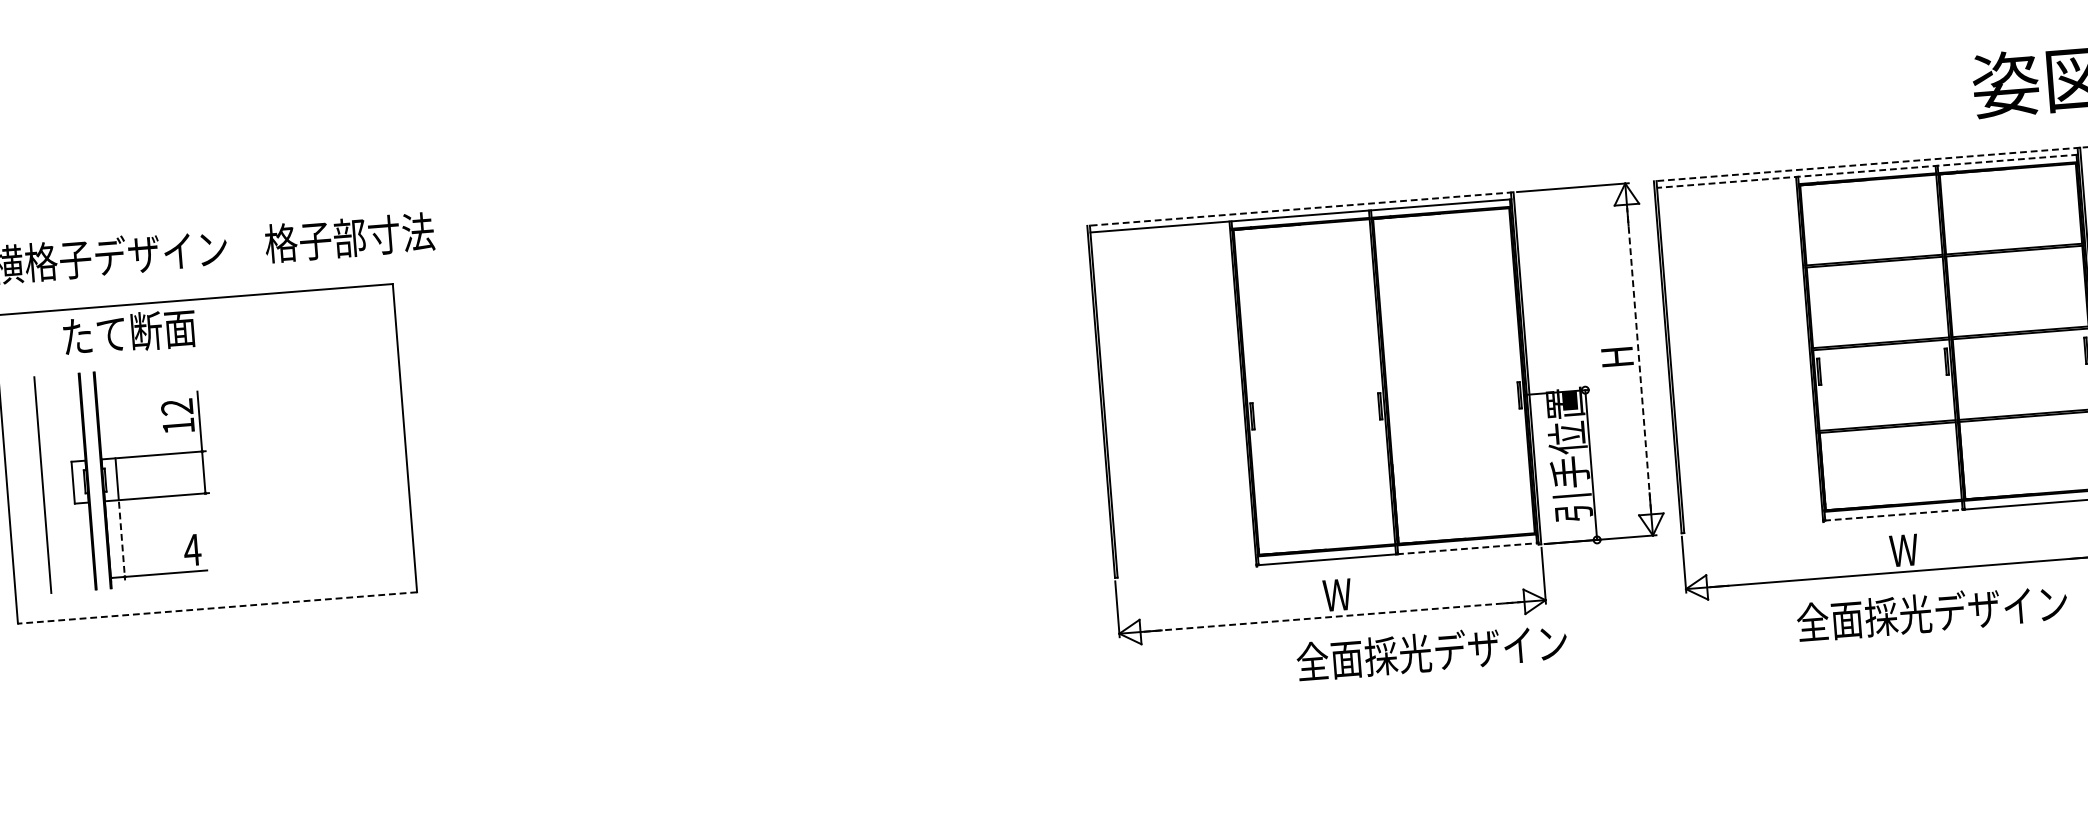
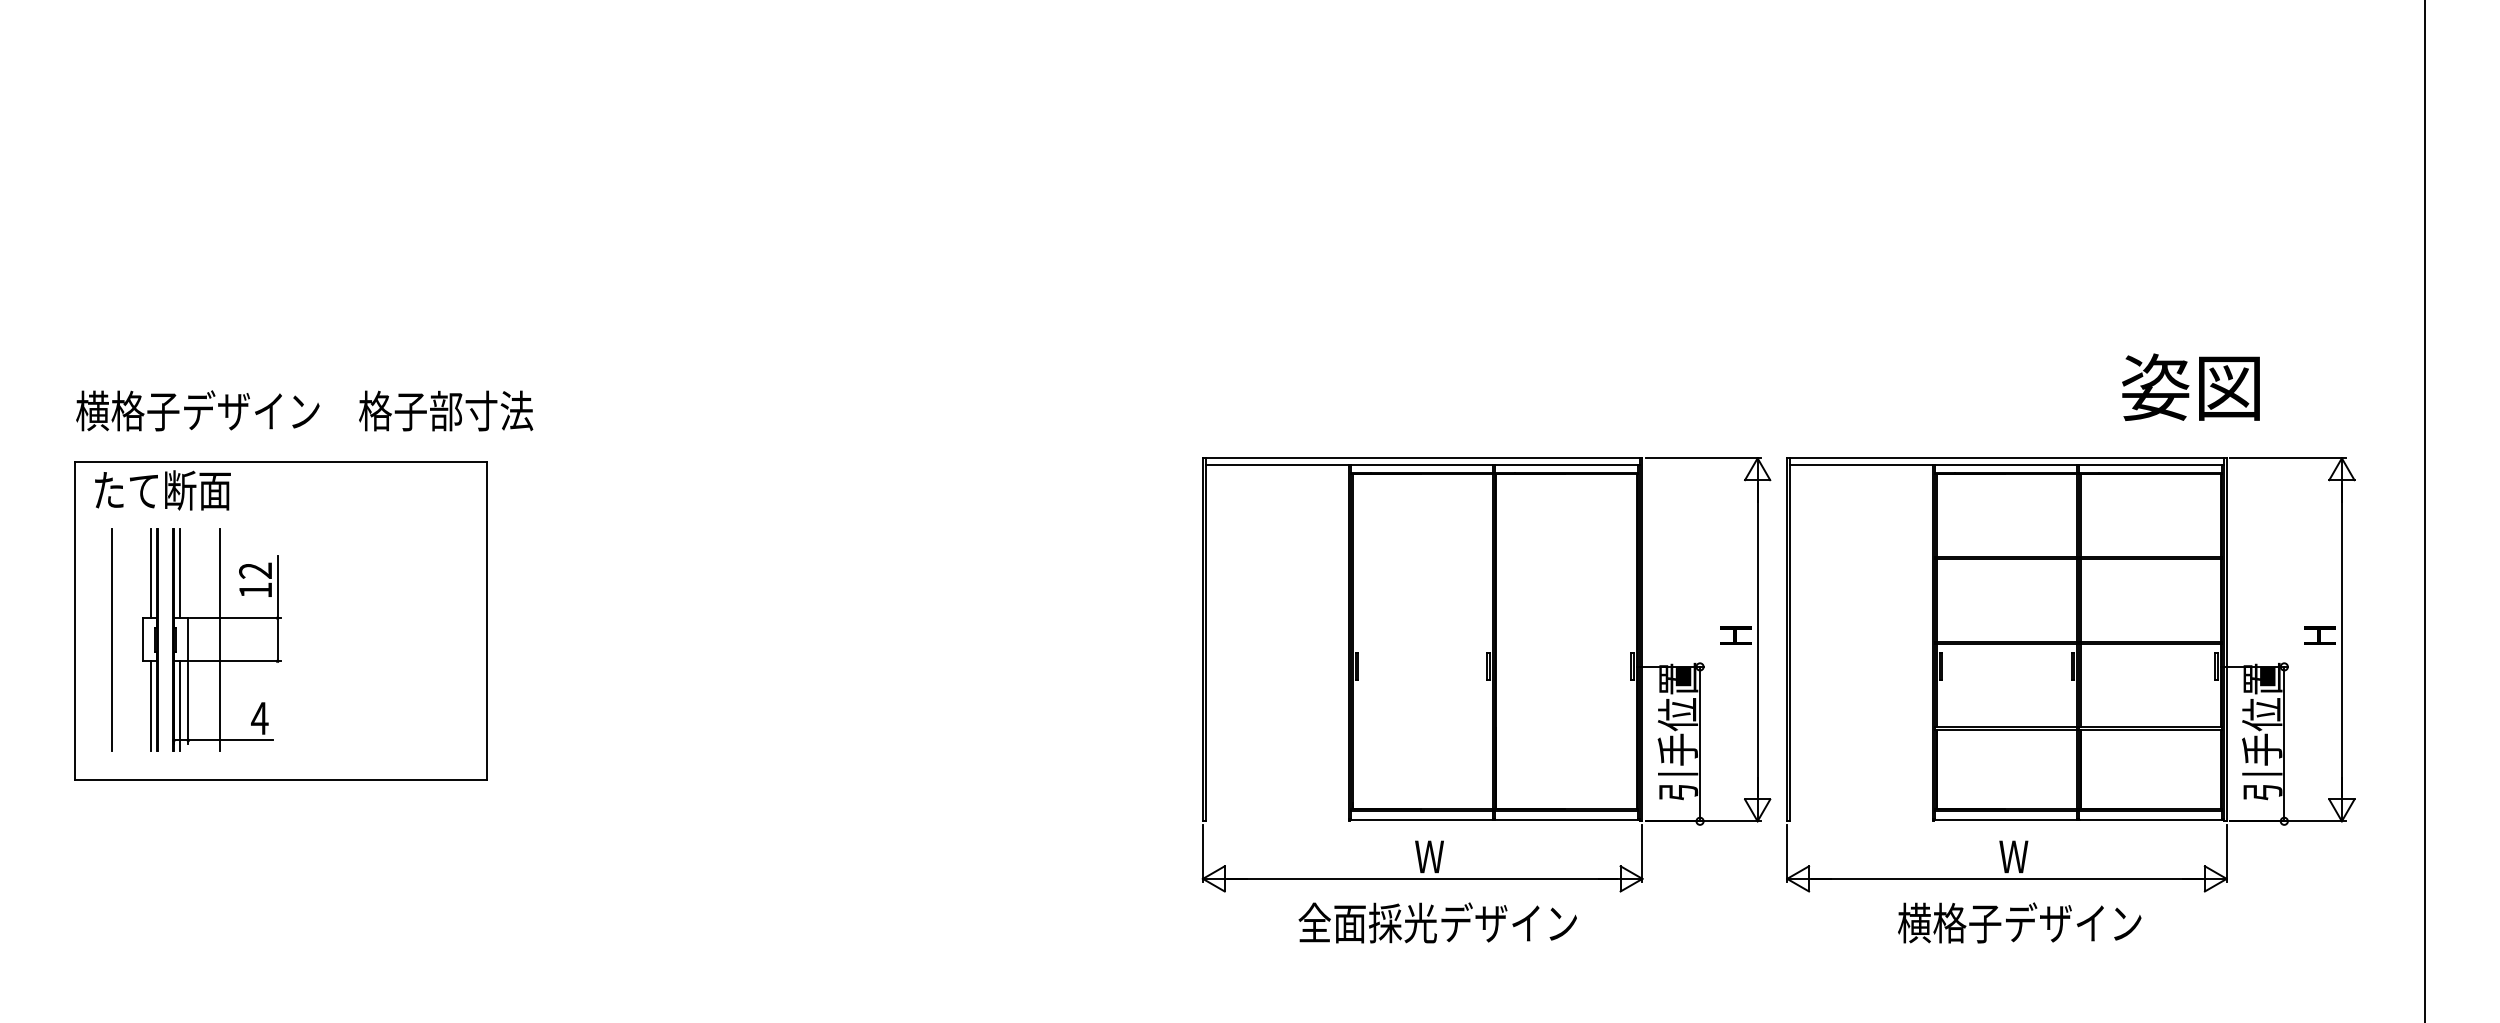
line: (1866, 164) -> (2006, 458), dashed -> solid
line: (1867, 171) -> (2006, 465), dashed -> solid
line: (1300, 209) -> (1422, 458), dashed -> solid
text: (129, 332) -> (162, 490), moved
line: (1638, 359) -> (1757, 639), dashed -> solid
line: (104, 415) -> (180, 573), added
line: (76, 417) -> (151, 573), added
line: (147, 476) -> (219, 639), added
line: (1894, 514) -> (2006, 819), dashed -> solid
line: (122, 542) -> (188, 704), dashed -> solid
line: (114, 544) -> (180, 706), added
line: (86, 546) -> (151, 706), added
line: (1467, 548) -> (1566, 819), dashed -> solid
line: (217, 607) -> (280, 779), dashed -> solid
text: (1932, 612) -> (2037, 922), 全面採光デザイン -> 横格子デザイン
line: (1332, 616) -> (1422, 878), dashed -> solid
text: (1431, 651) -> (1437, 922), moved

